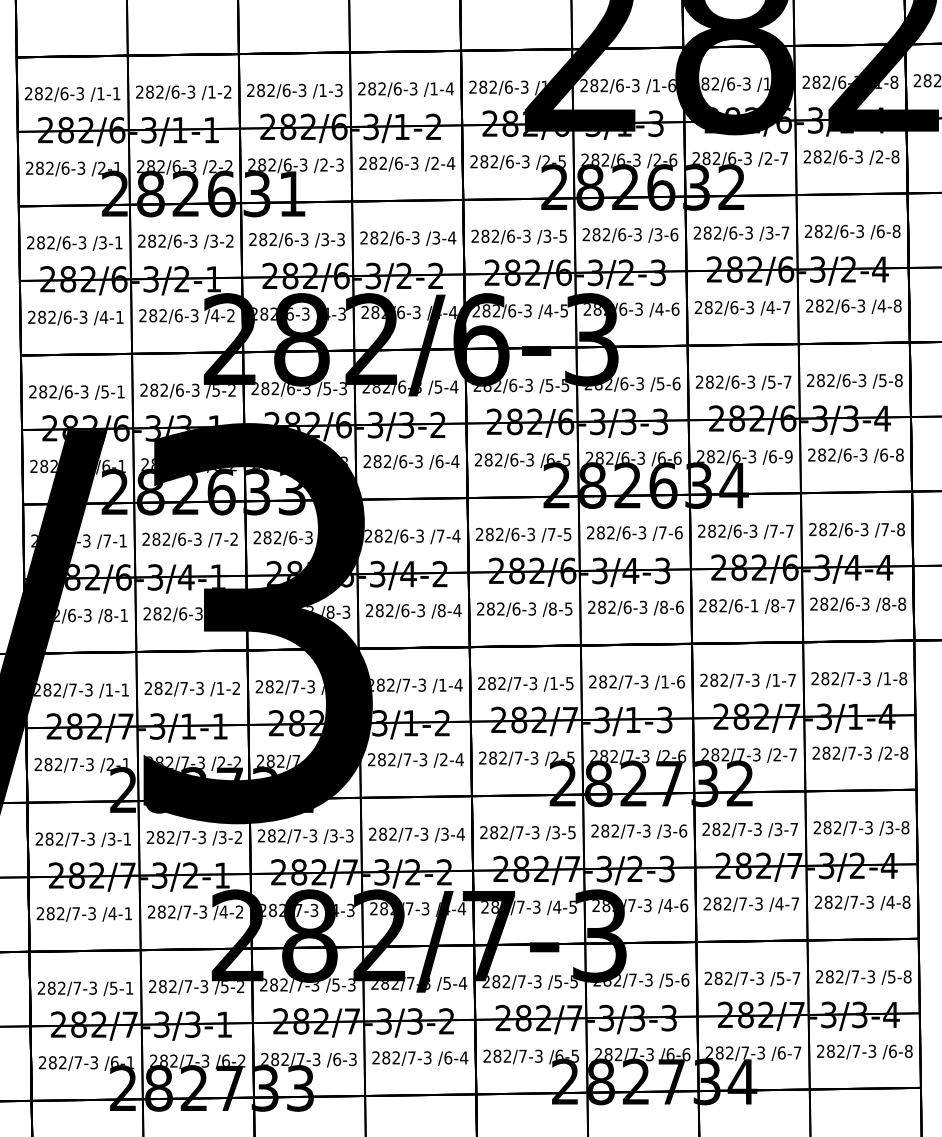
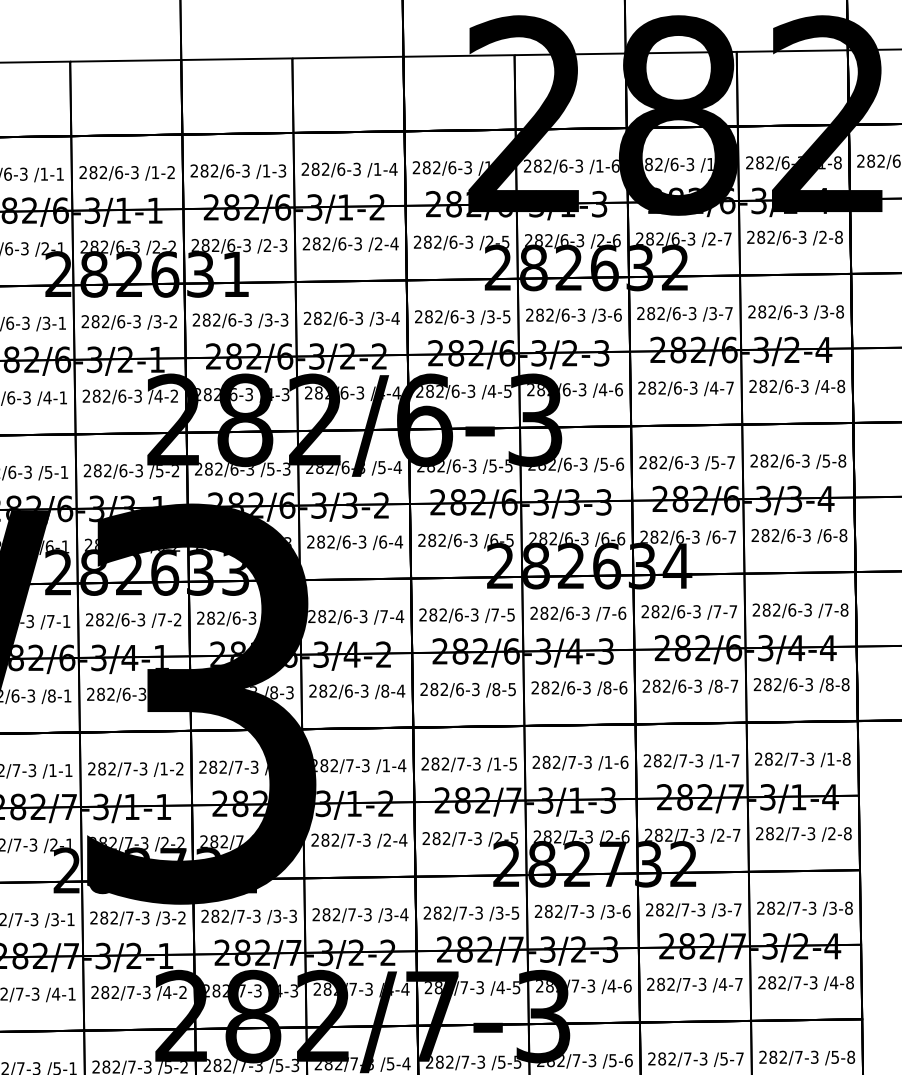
text: (880, 231) -> (824, 311), /6-8 -> /3-8
text: (788, 456) -> (732, 536), /6-9 -> /6-7
text: (754, 605) -> (698, 685), 282/6-1 -> 282/6-3

